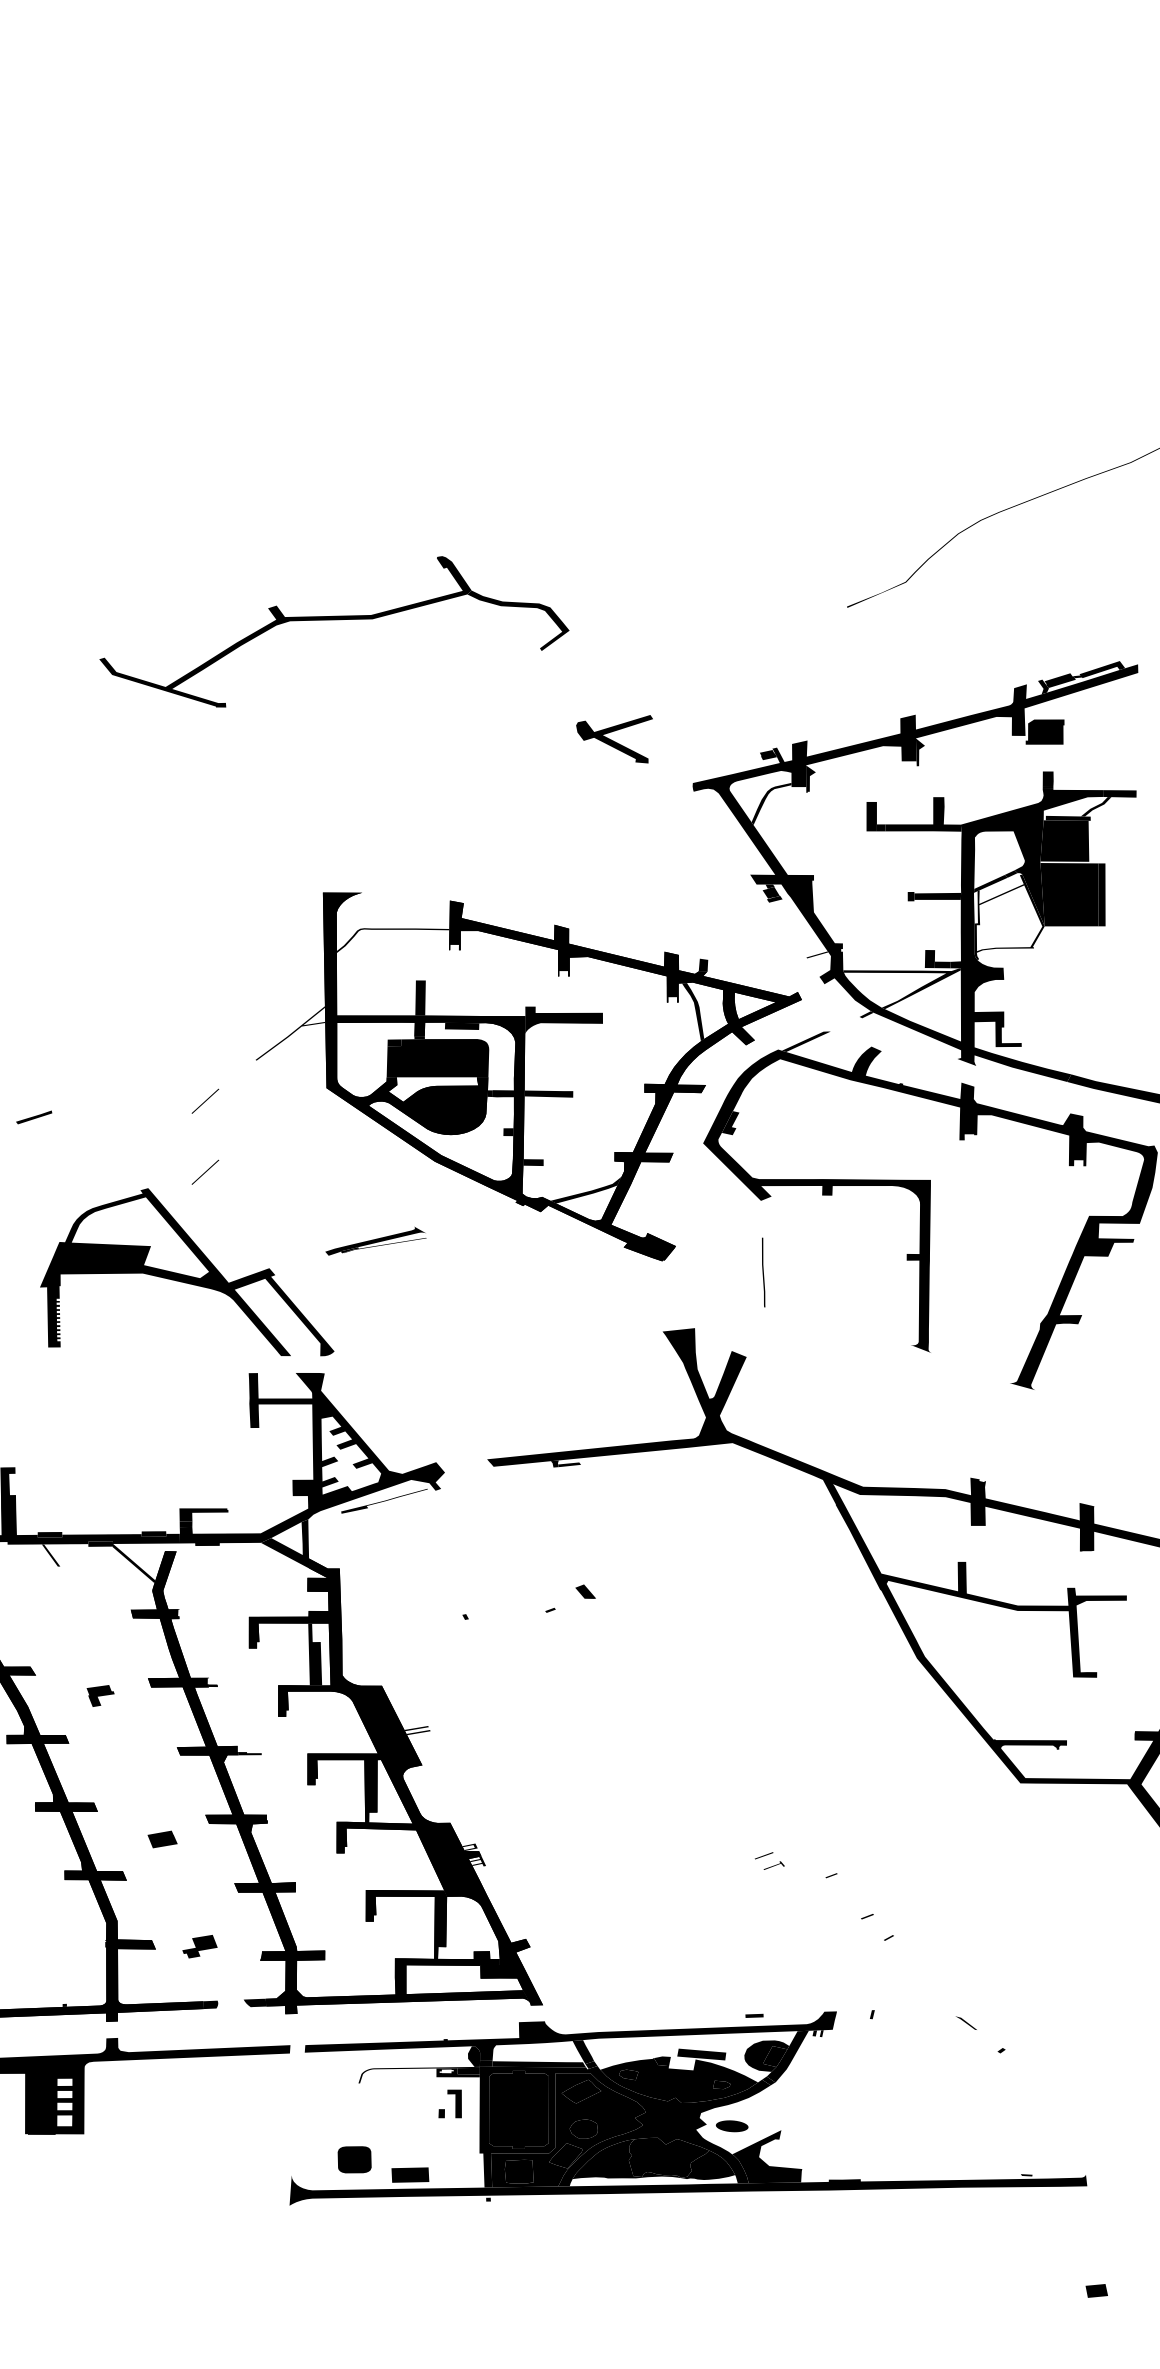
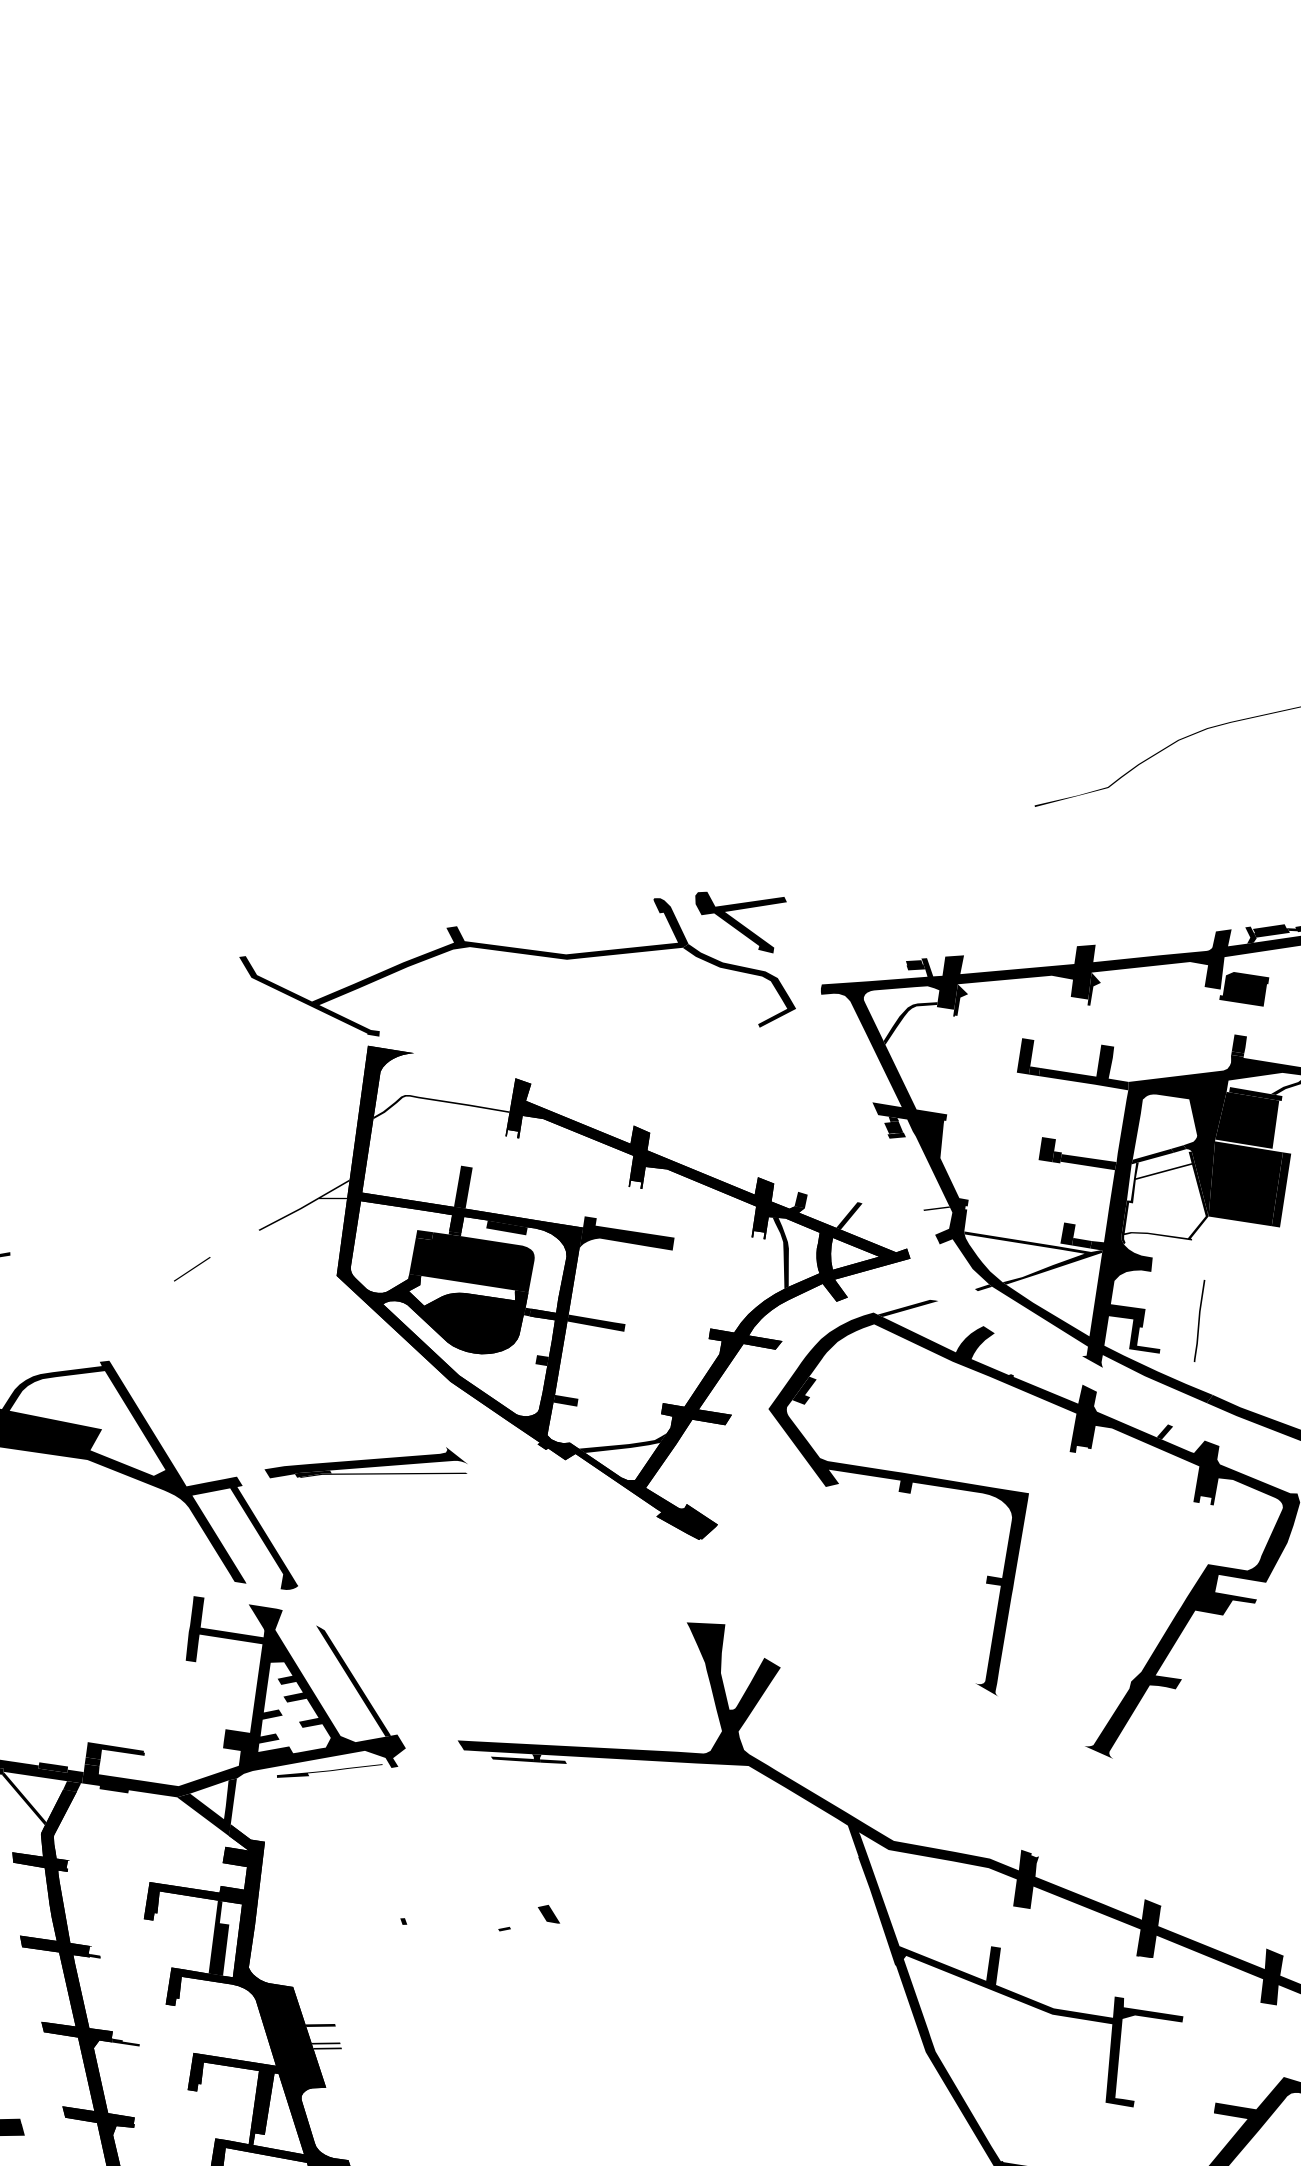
part: (334, 620) -> (522, 954), moved
fill: (901, 891) -> (1046, 1149), added
fill: (745, 971) -> (849, 1215), added
fill: (1036, 1111) -> (1165, 1432), added
line: (205, 1171) -> (179, 1351), removed
part: (375, 1241) -> (366, 1464), size x1.67
part: (763, 1272) -> (1199, 1320), moved
fill: (392, 1423) -> (353, 1681), added
fill: (534, 1467) -> (511, 1758), added
fill: (172, 1547) -> (72, 1786), added
fill: (409, 1714) -> (320, 2025), added

